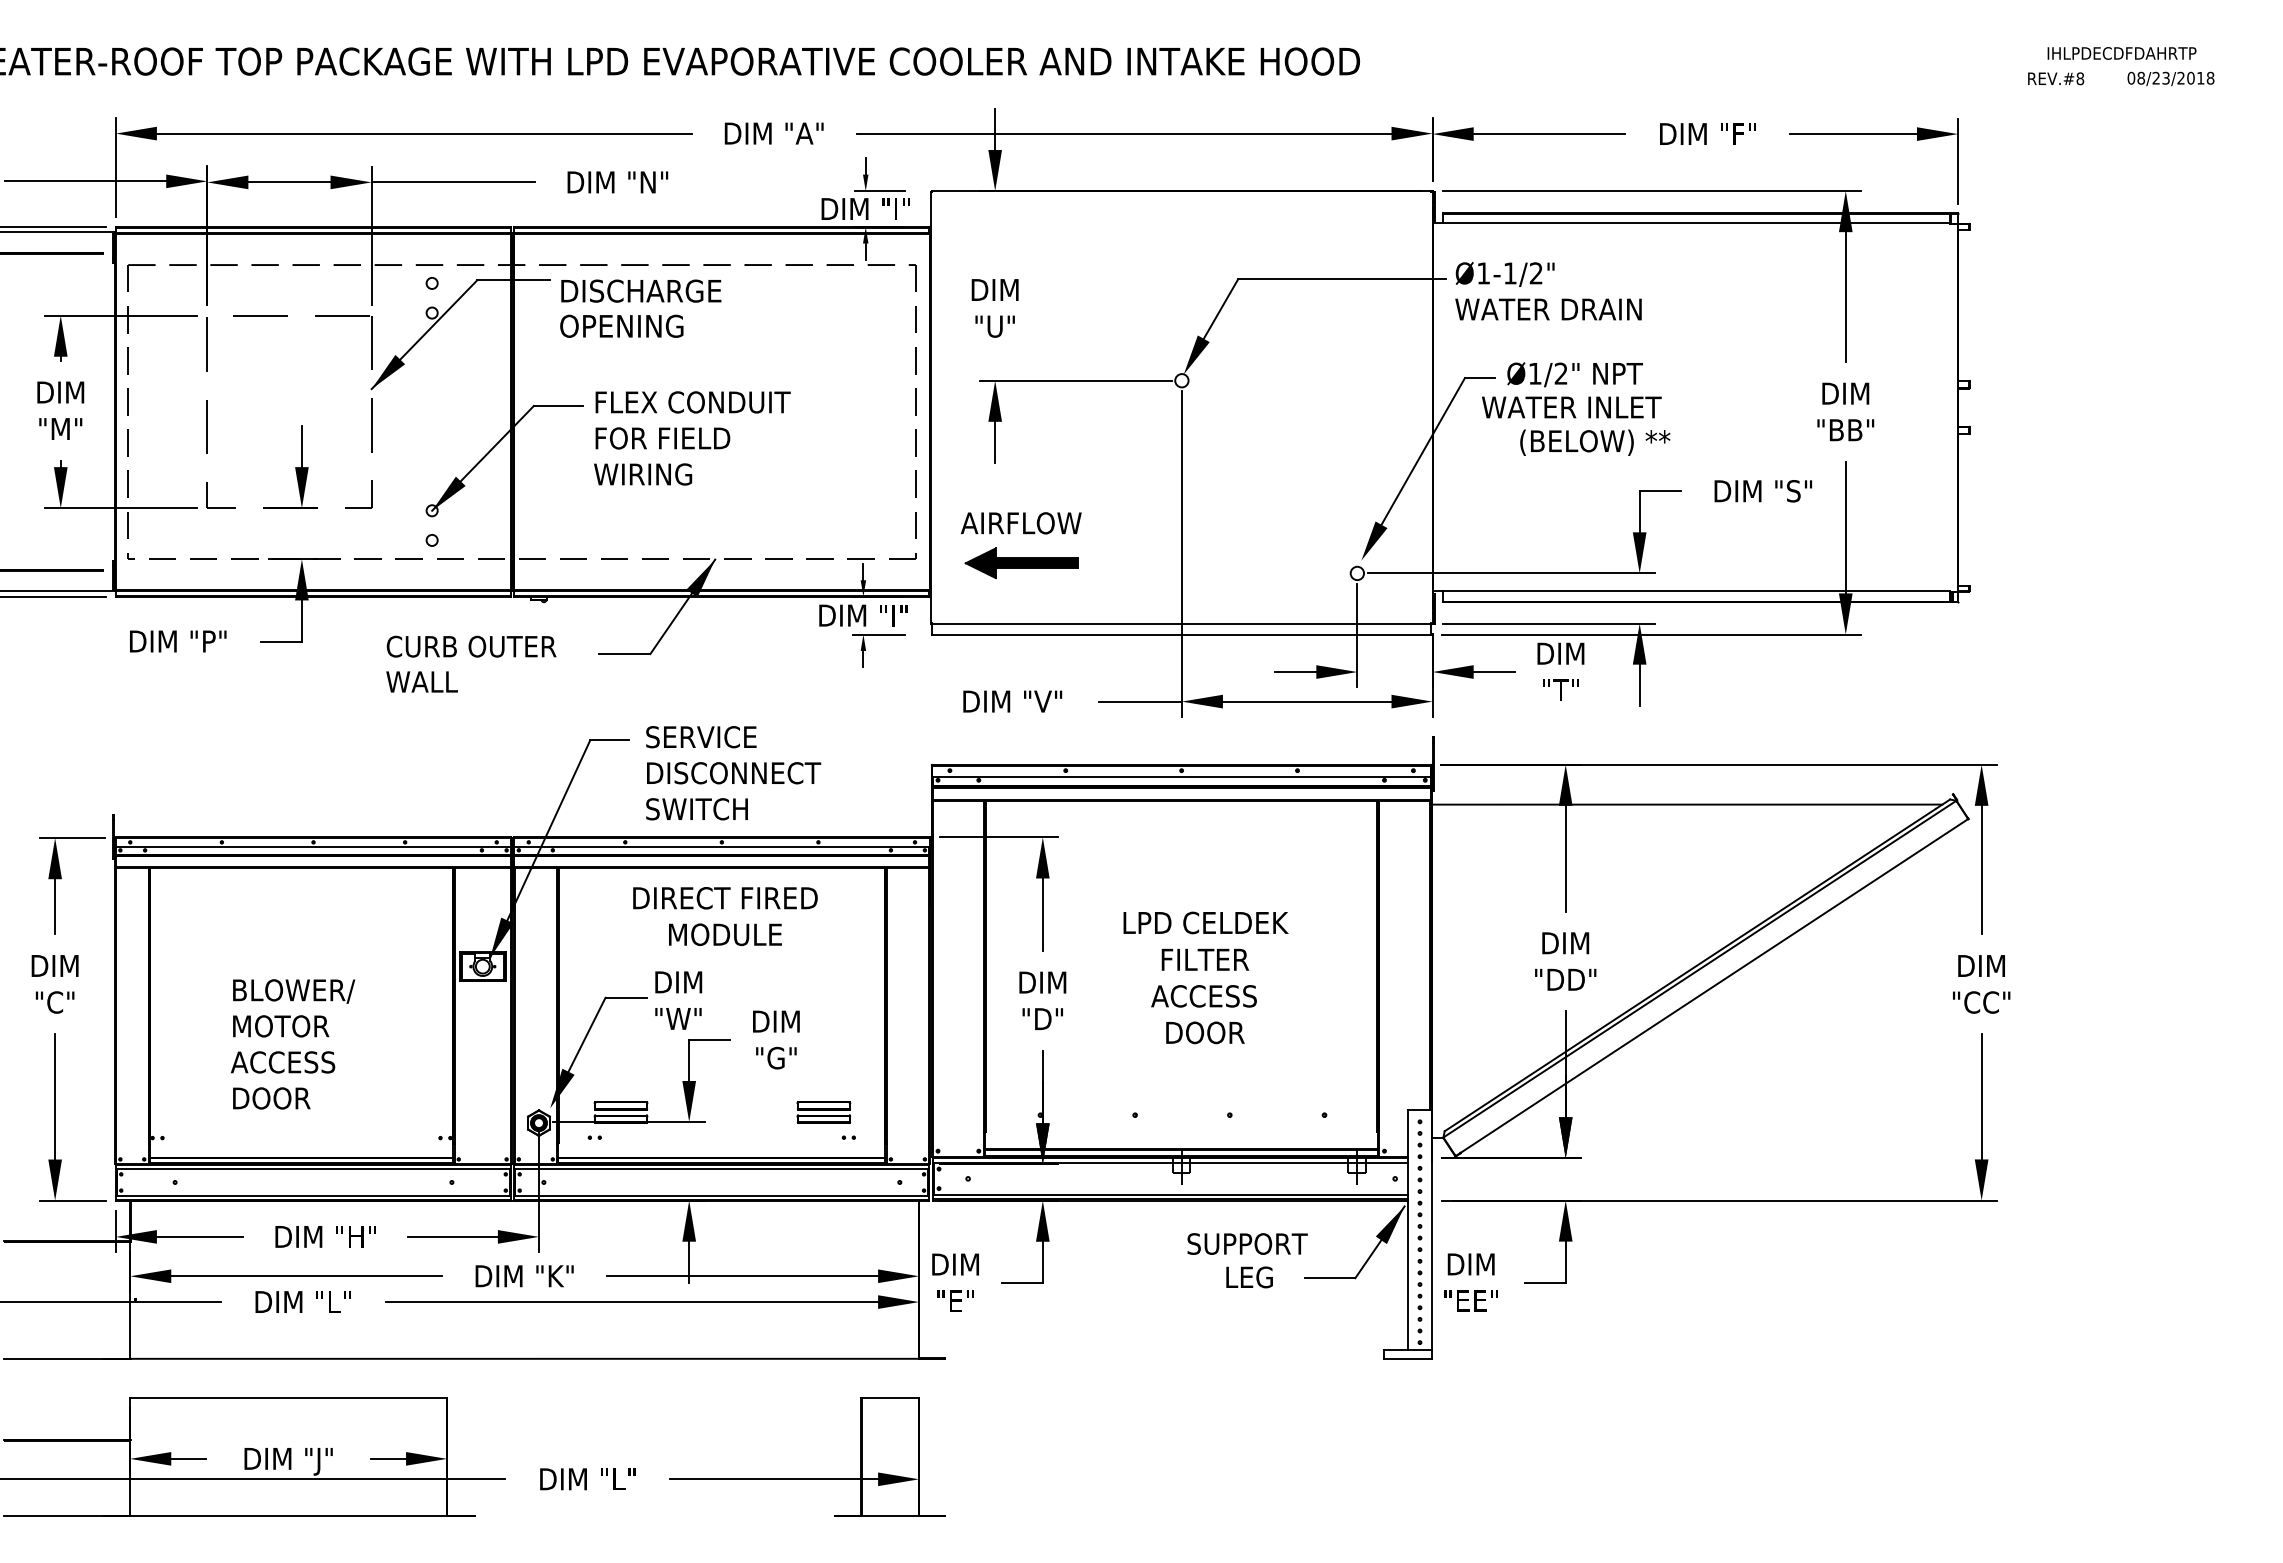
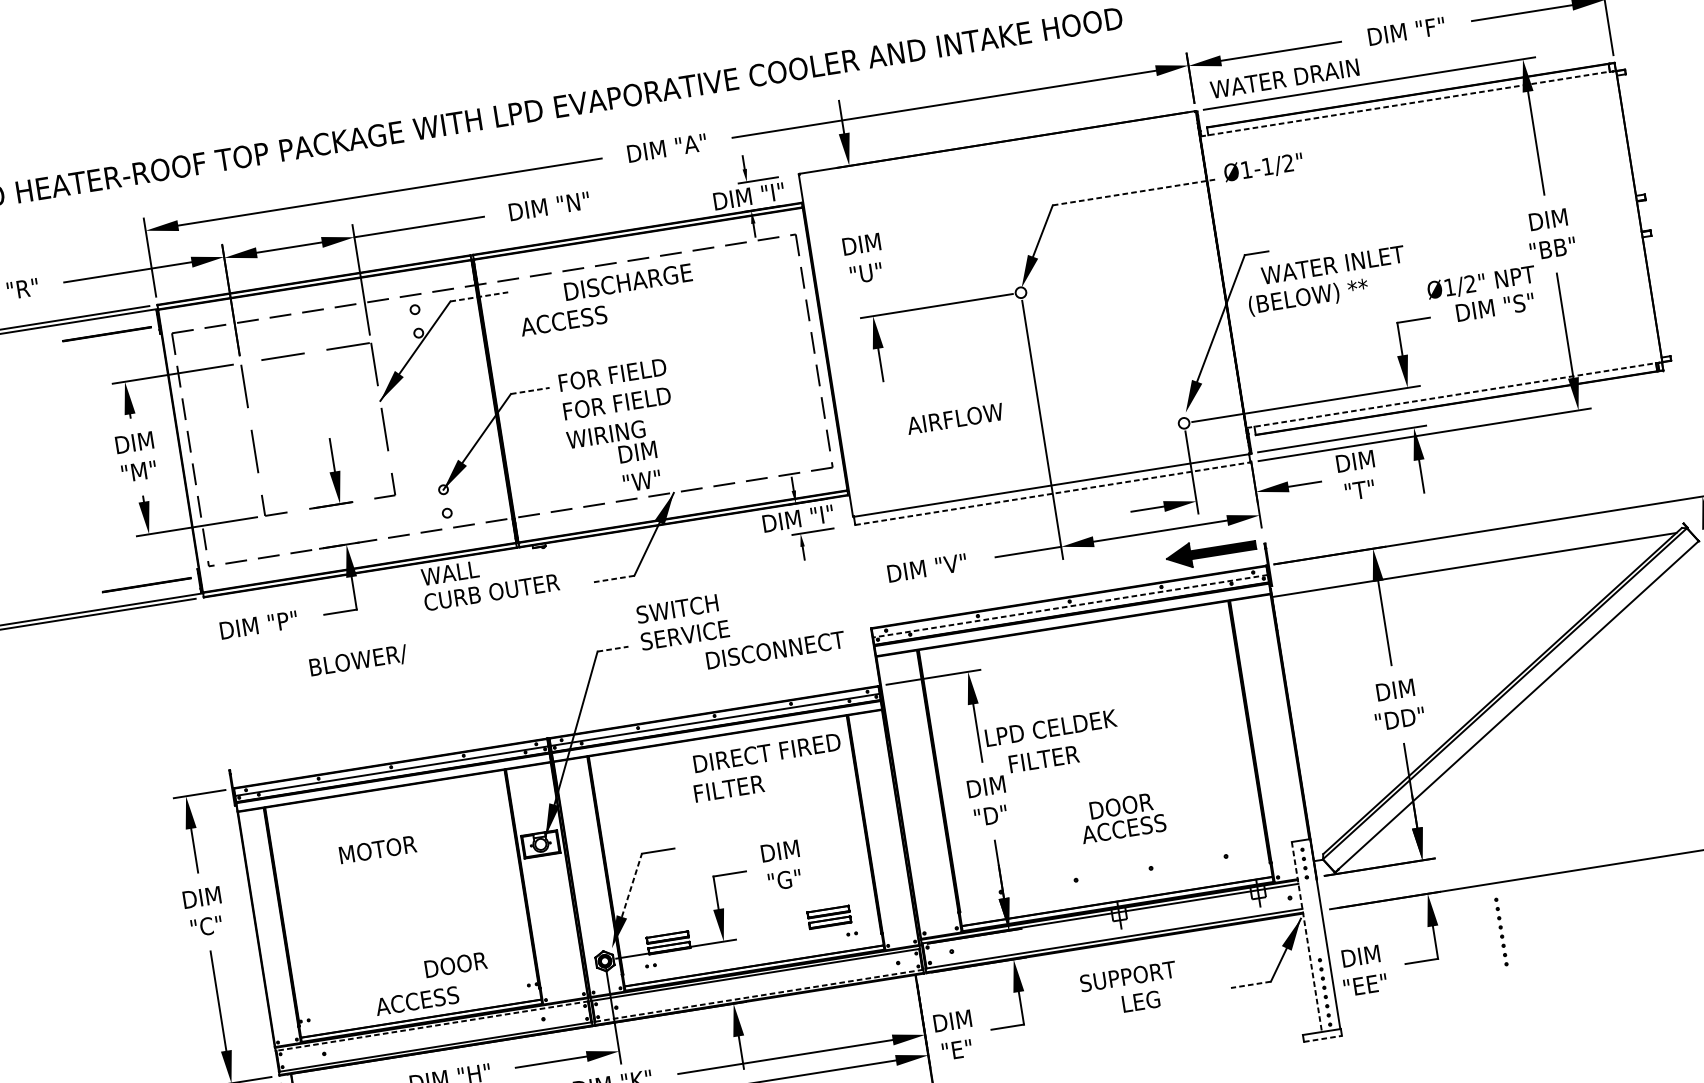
line: (1692, 223) -> (1405, 104), solid -> dashed
line: (1342, 279) -> (1135, 192), solid -> dashed
line: (514, 280) -> (479, 297), solid -> dashed
text: (641, 290) -> (628, 281), moved
text: (1548, 309) -> (1284, 78), moved
text: (621, 325) -> (570, 319), OPENING -> ACCESS
text: (1574, 374) -> (1481, 282), moved
text: (700, 402) -> (642, 370), FLEX CONDUIT -> FOR FIELD
line: (558, 406) -> (530, 391), solid -> dashed
text: (1595, 442) -> (1308, 297), moved
text: (1020, 523) -> (954, 419), moved
part: (1021, 563) -> (1211, 552), moved
line: (1692, 591) -> (1451, 395), solid -> dashed
line: (1181, 634) -> (1052, 493), solid -> dashed
line: (624, 654) -> (613, 579), solid -> dashed
text: (421, 681) -> (449, 572), moved
line: (610, 740) -> (613, 649), solid -> dashed
text: (734, 773) -> (776, 650), moved
line: (1181, 776) -> (1070, 606), solid -> dashed
text: (696, 809) -> (677, 609), moved
text: (725, 898) -> (767, 753), moved
text: (1205, 922) -> (1050, 727), moved
text: (725, 934) -> (729, 788), MODULE -> FILTER
text: (1205, 959) -> (1044, 758), moved
text: (294, 991) -> (358, 661), moved
text: (1203, 996) -> (1123, 829), moved
text: (678, 1000) -> (639, 466), moved
text: (281, 1026) -> (378, 849), moved
line: (587, 1034) -> (632, 885), solid -> dashed
text: (283, 1062) -> (417, 1001), moved
text: (271, 1098) -> (455, 964), moved
line: (313, 1169) -> (432, 1026), solid -> dashed
line: (721, 1195) -> (758, 995), solid -> dashed
part: (1419, 1208) -> (1500, 931), moved
line: (1408, 1230) -> (1307, 937), solid -> dashed
text: (1247, 1243) -> (1128, 976), moved
text: (1249, 1277) -> (1141, 1001), moved
line: (1329, 1278) -> (1250, 985), solid -> dashed
line: (1408, 1358) -> (1323, 1038), solid -> dashed

